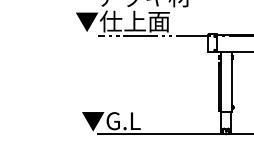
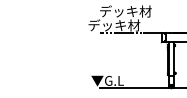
text: (123, 21) -> (114, 25), ▼仕上面 -> デッキ材

